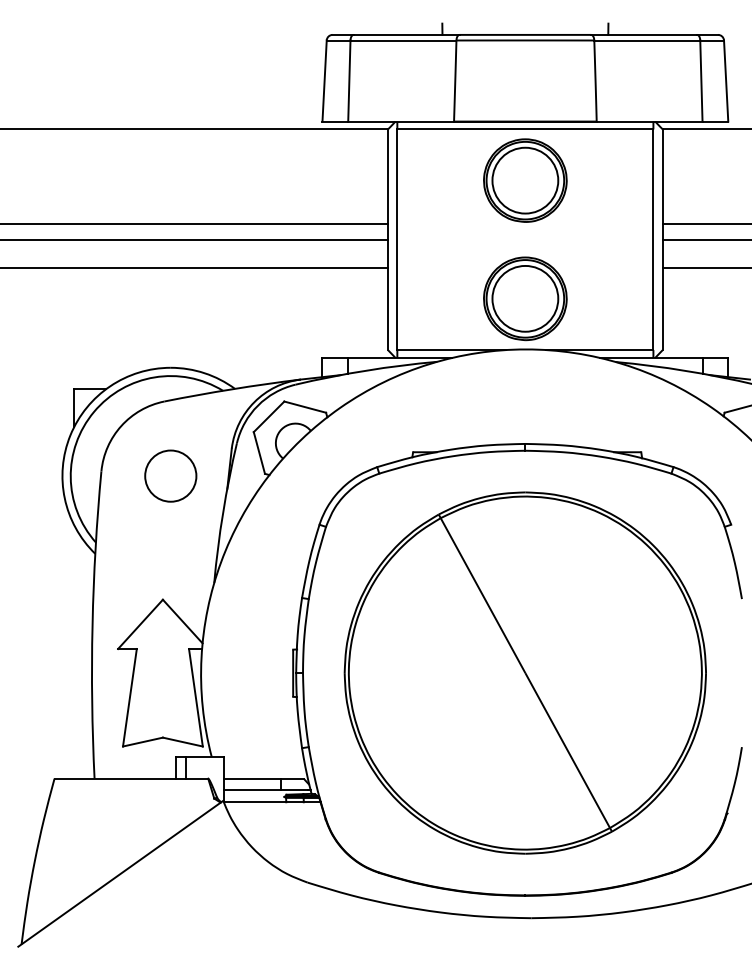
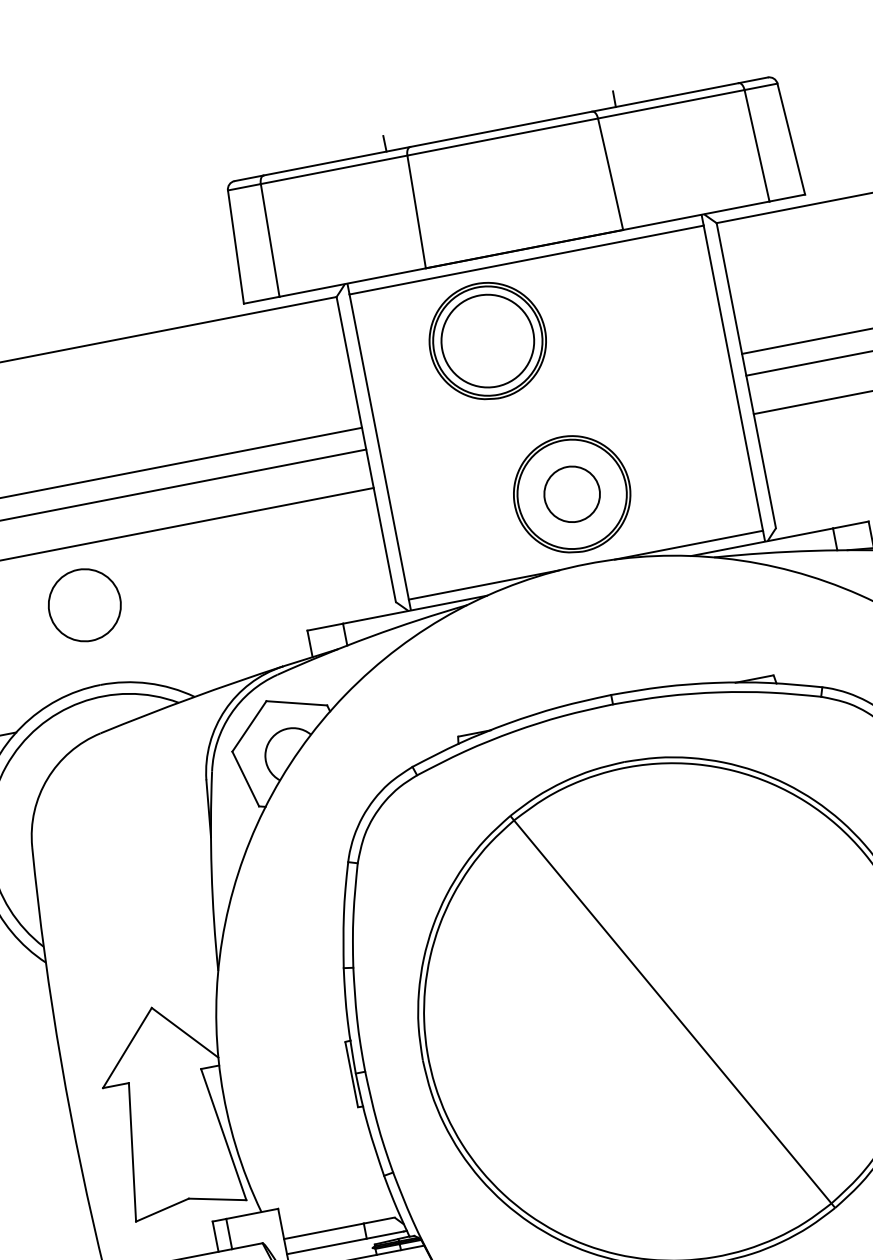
part: (525, 180) -> (487, 340), moved
circle: (525, 298) -> (572, 493), size x0.6
circle: (170, 475) -> (84, 604), moved

